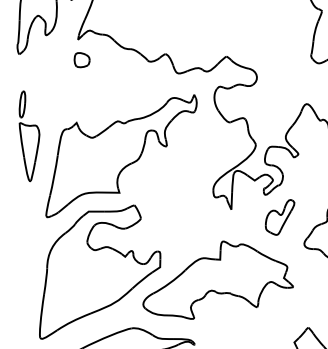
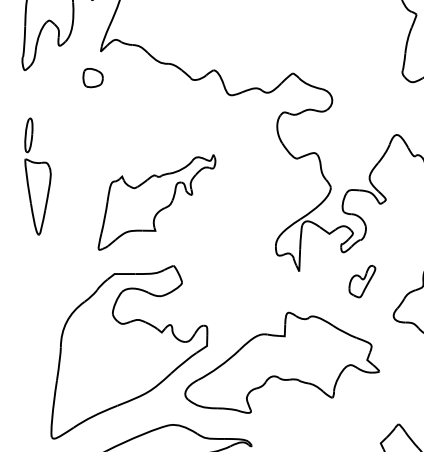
part: (81, 60) -> (92, 78), moved
part: (121, 156) -> (157, 202), size x0.6
part: (280, 217) -> (362, 281), size x0.7

